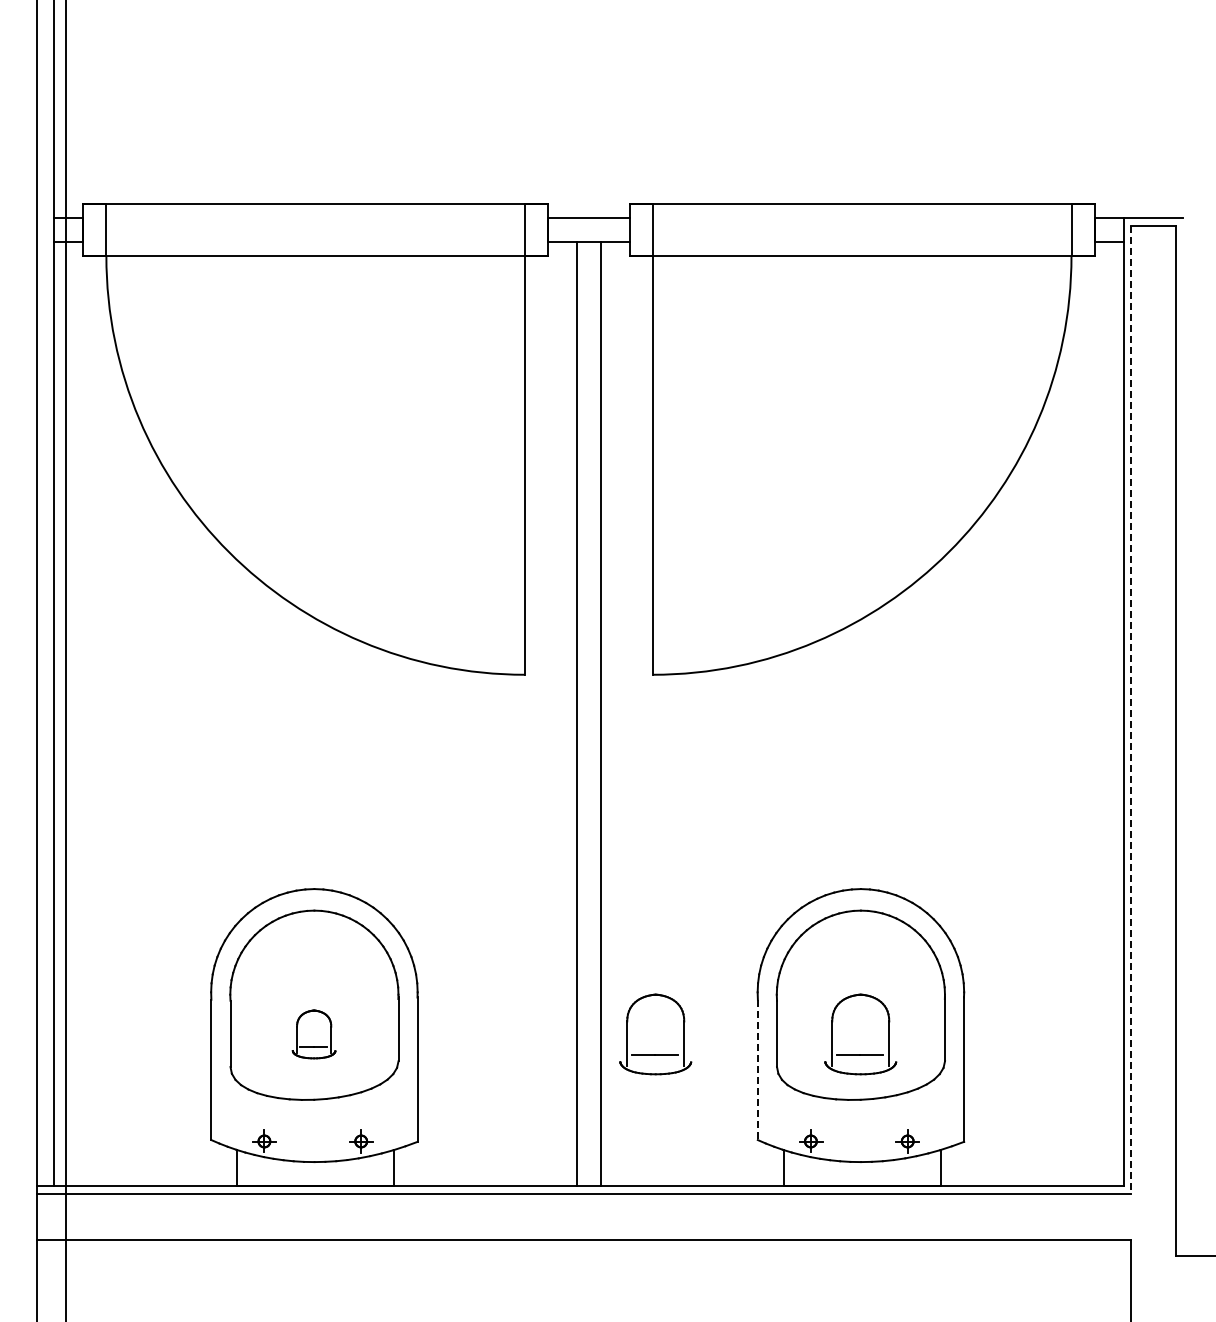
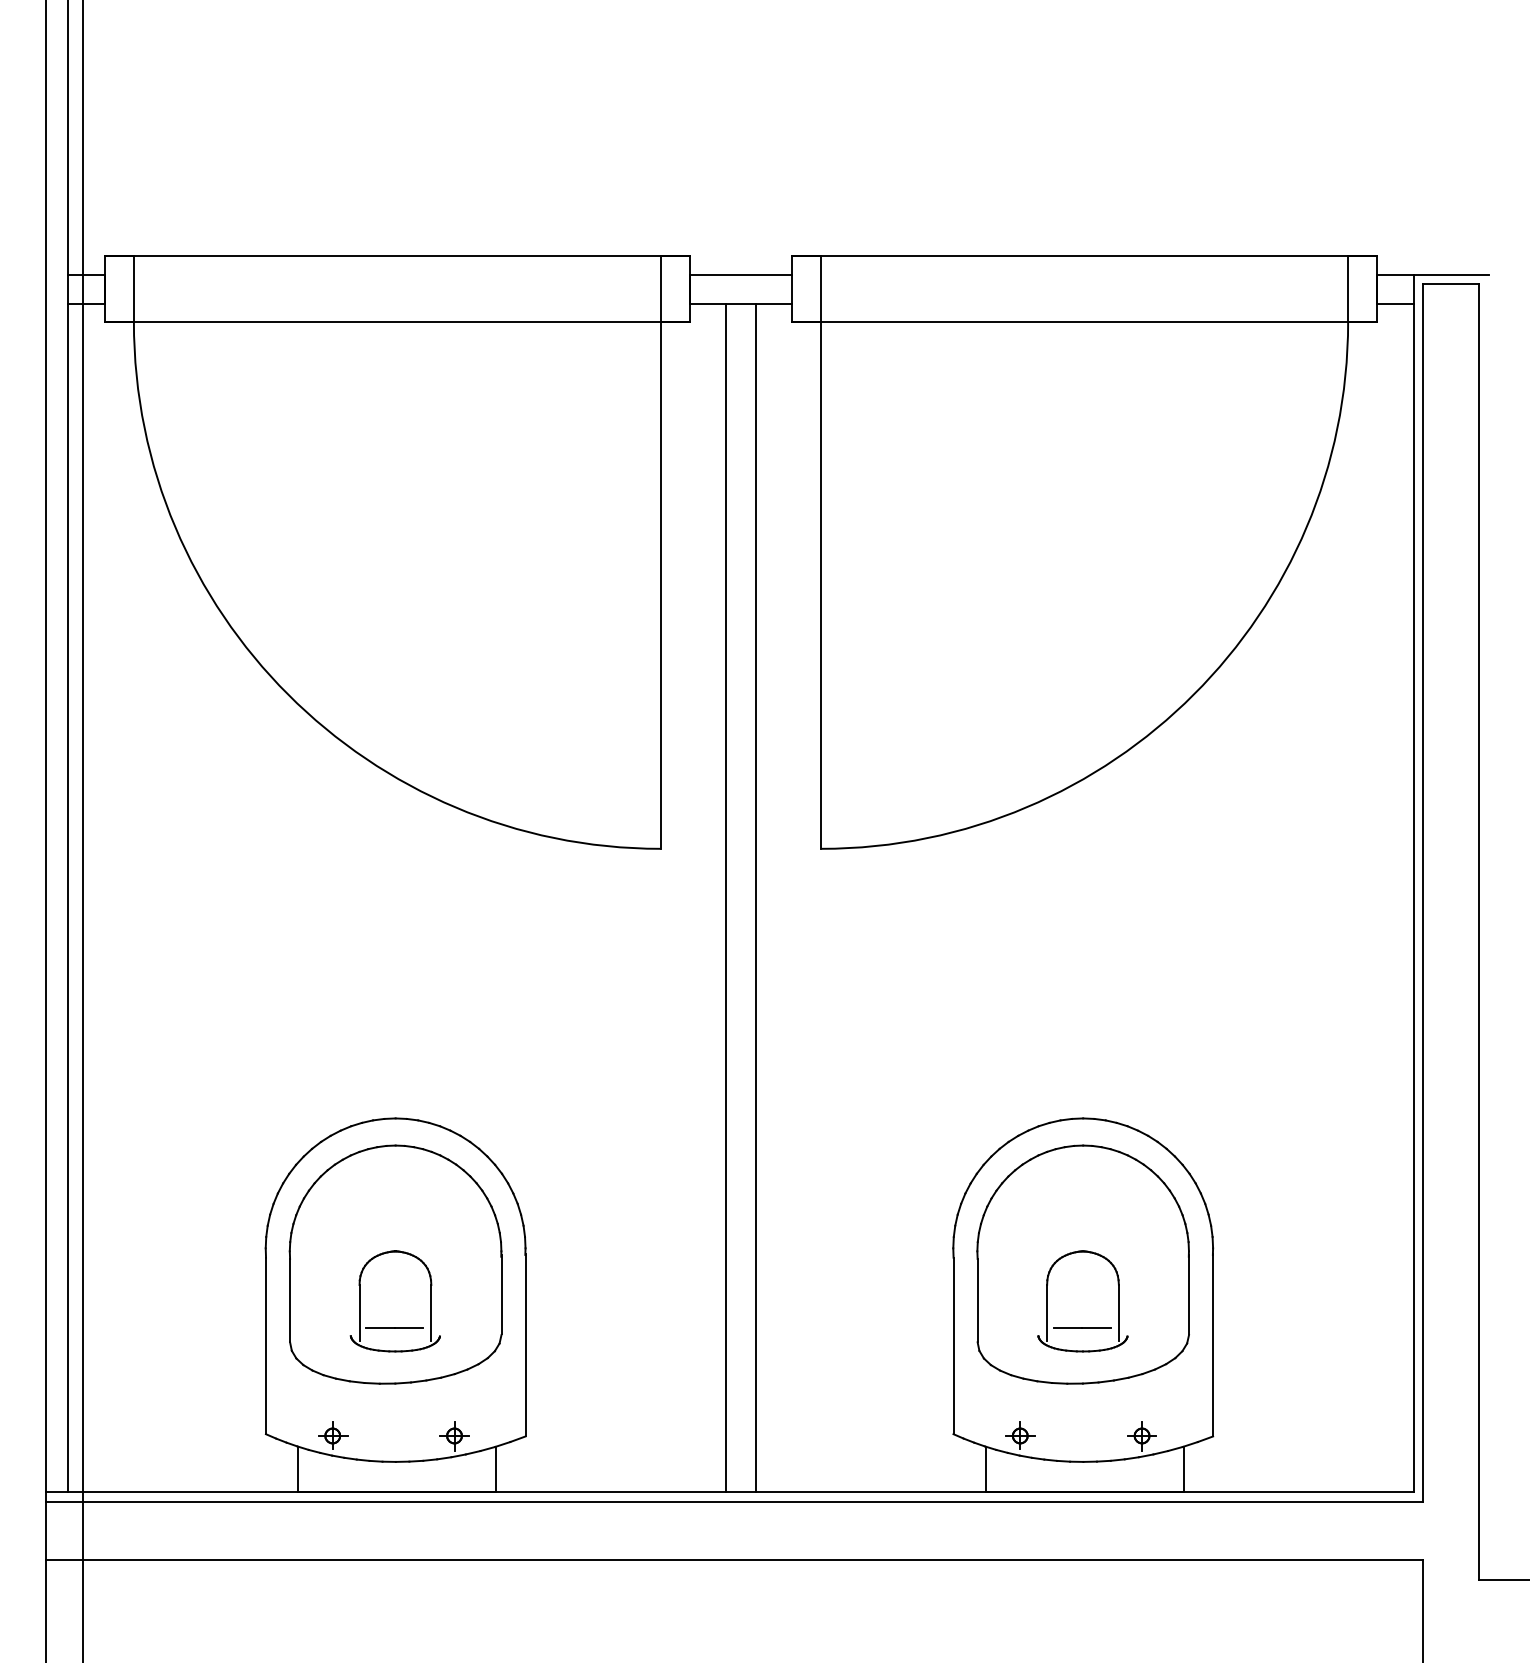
line: (1131, 709) -> (1423, 892), dashed -> solid
part: (313, 1034) -> (394, 1301), size x1.67
part: (655, 1034) -> (824, 1301), removed
line: (757, 1070) -> (953, 1346), dashed -> solid

